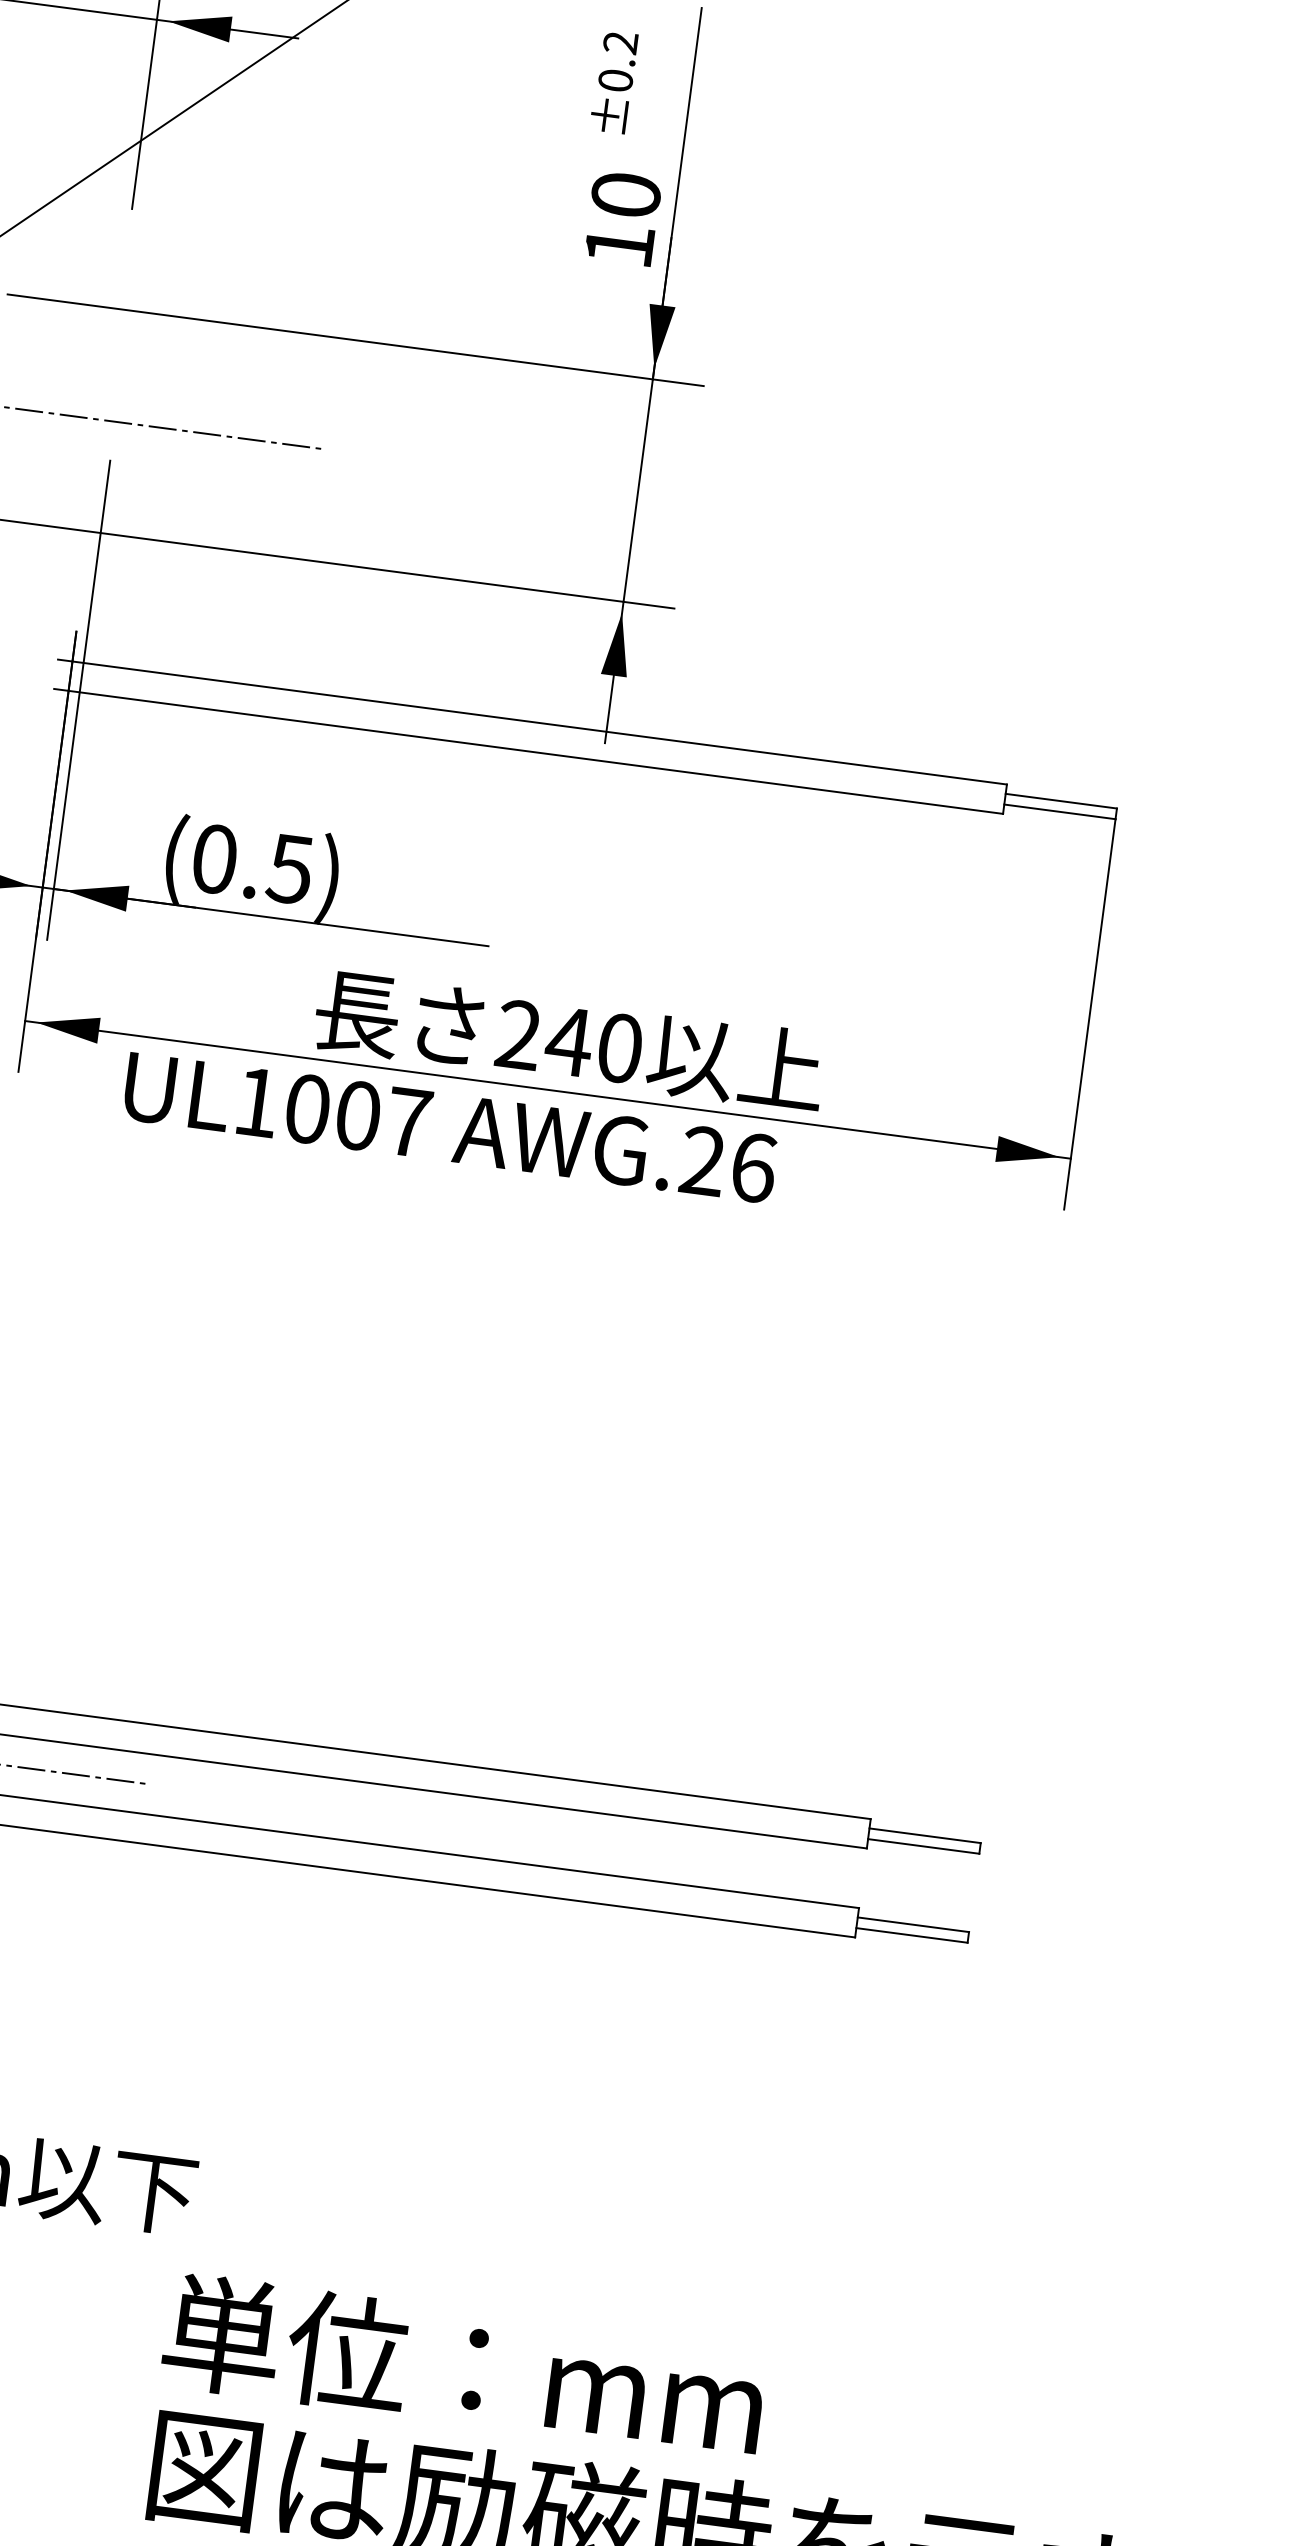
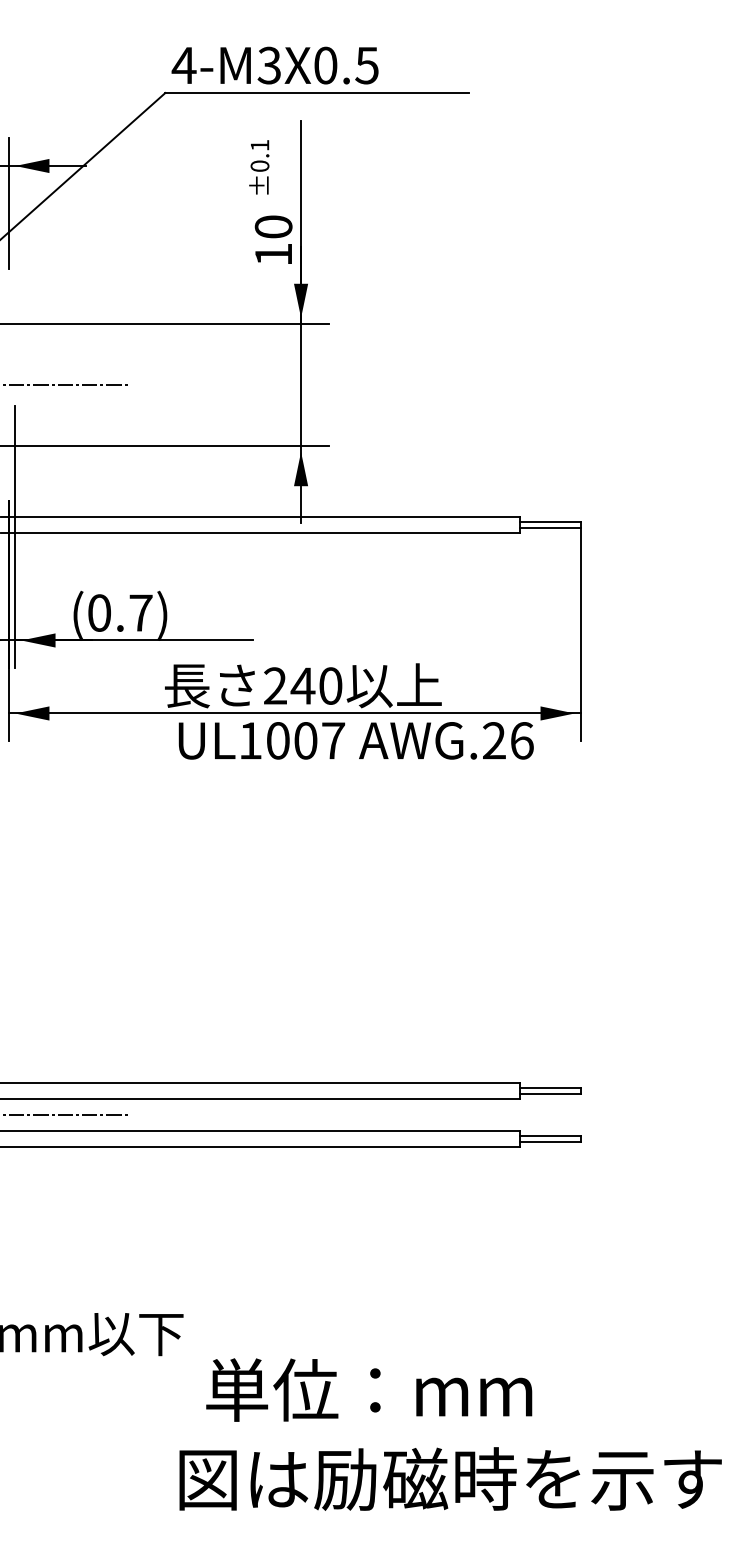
text: (619, 42) -> (259, 145), ±0.2 -> ±0.1
text: (289, 868) -> (140, 612), (0.5) -> (0.7)
text: (449, 1127) -> (355, 740), moved
text: (464, 2366) -> (369, 1389), moved

